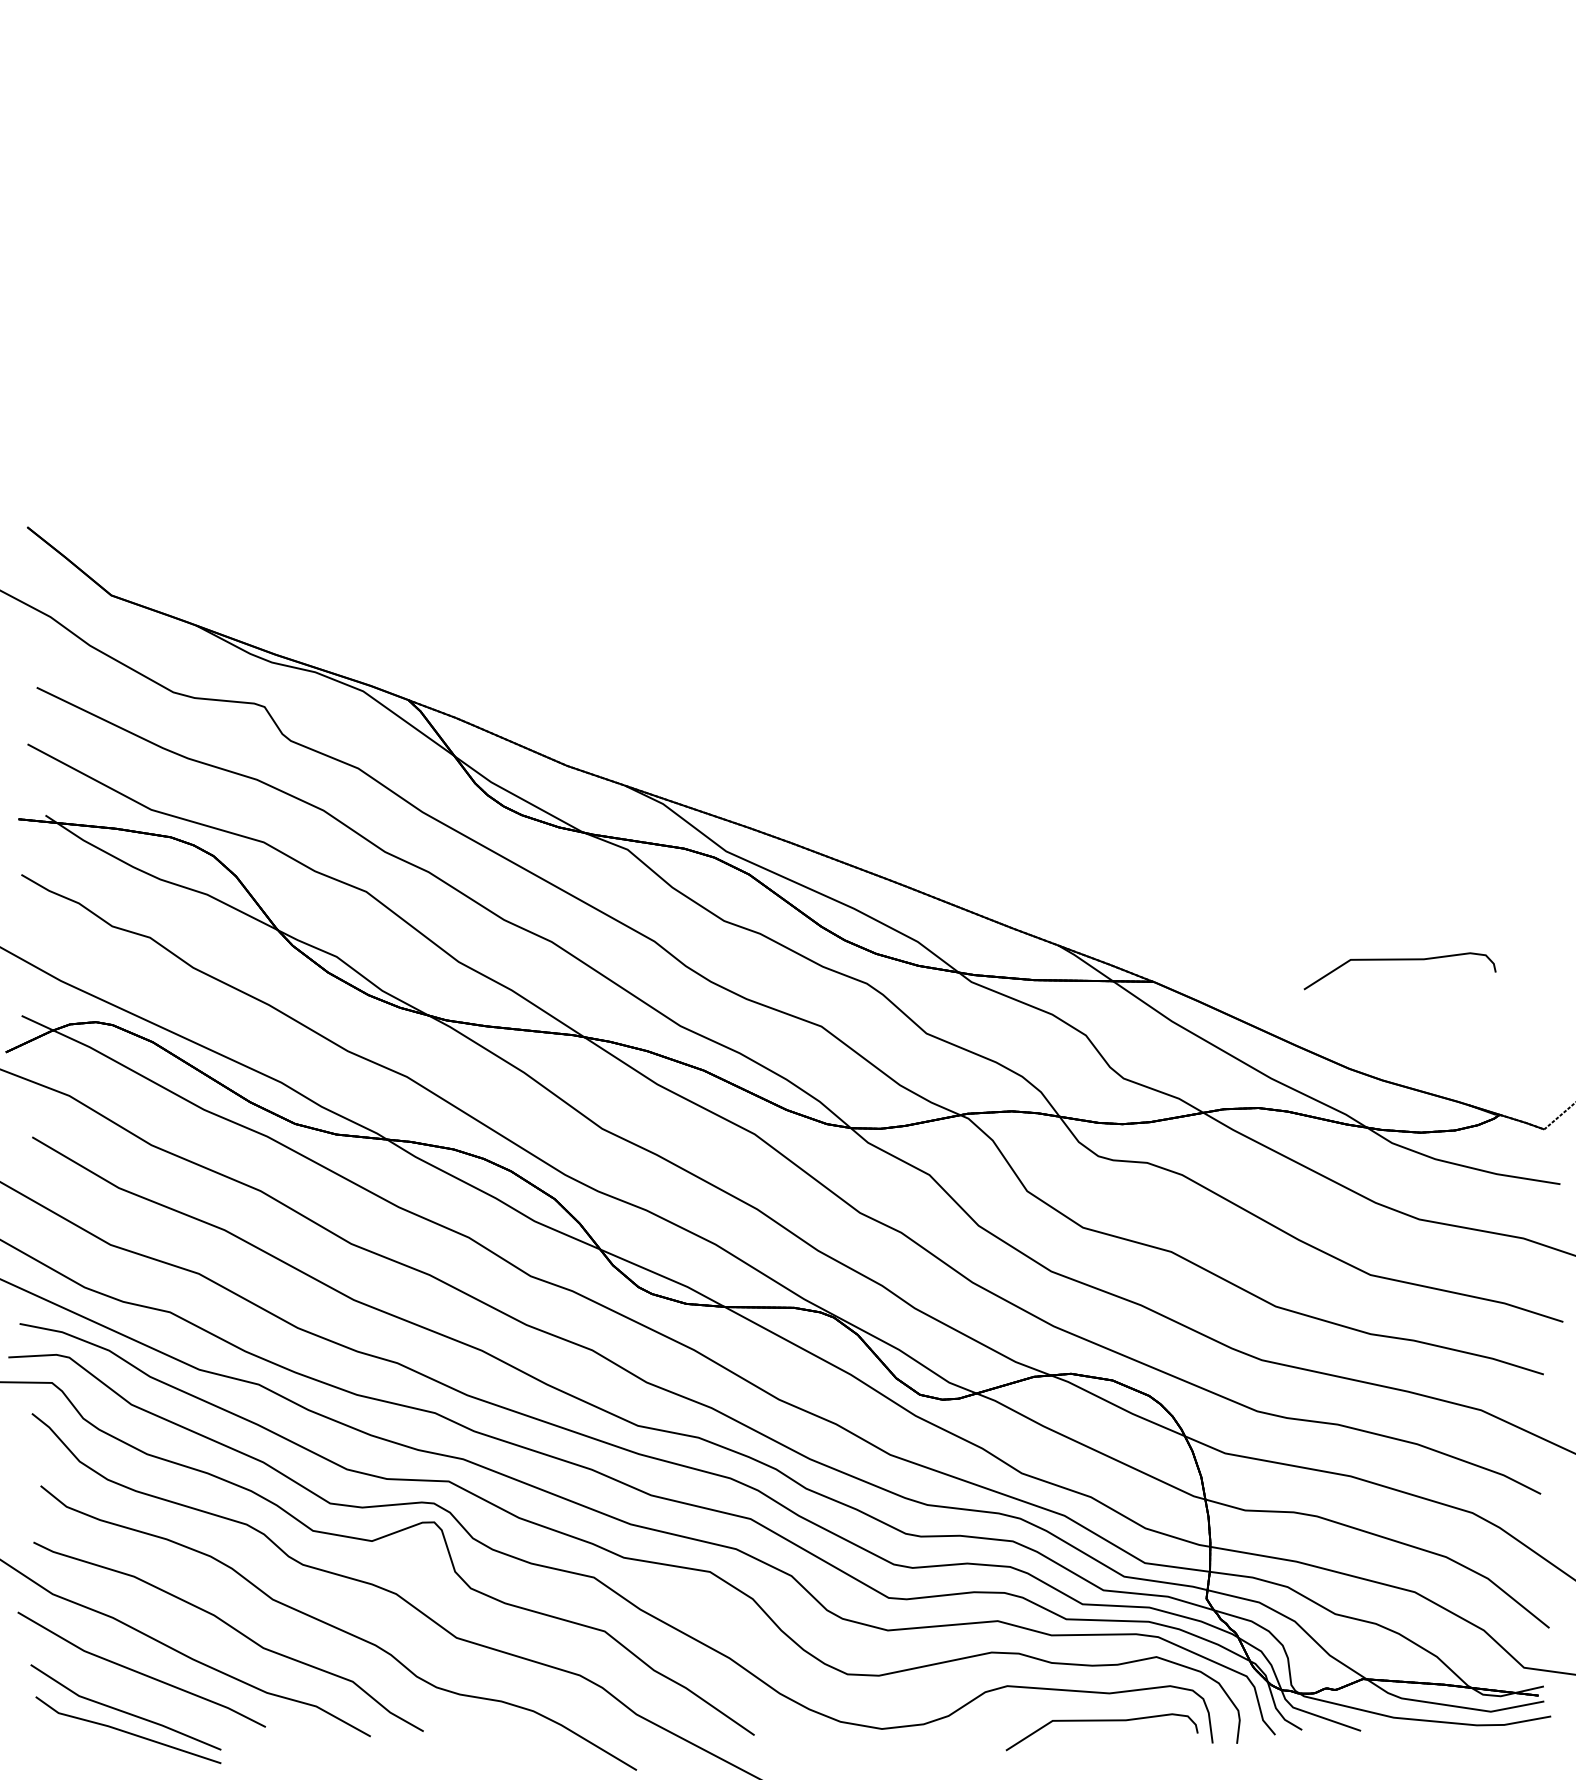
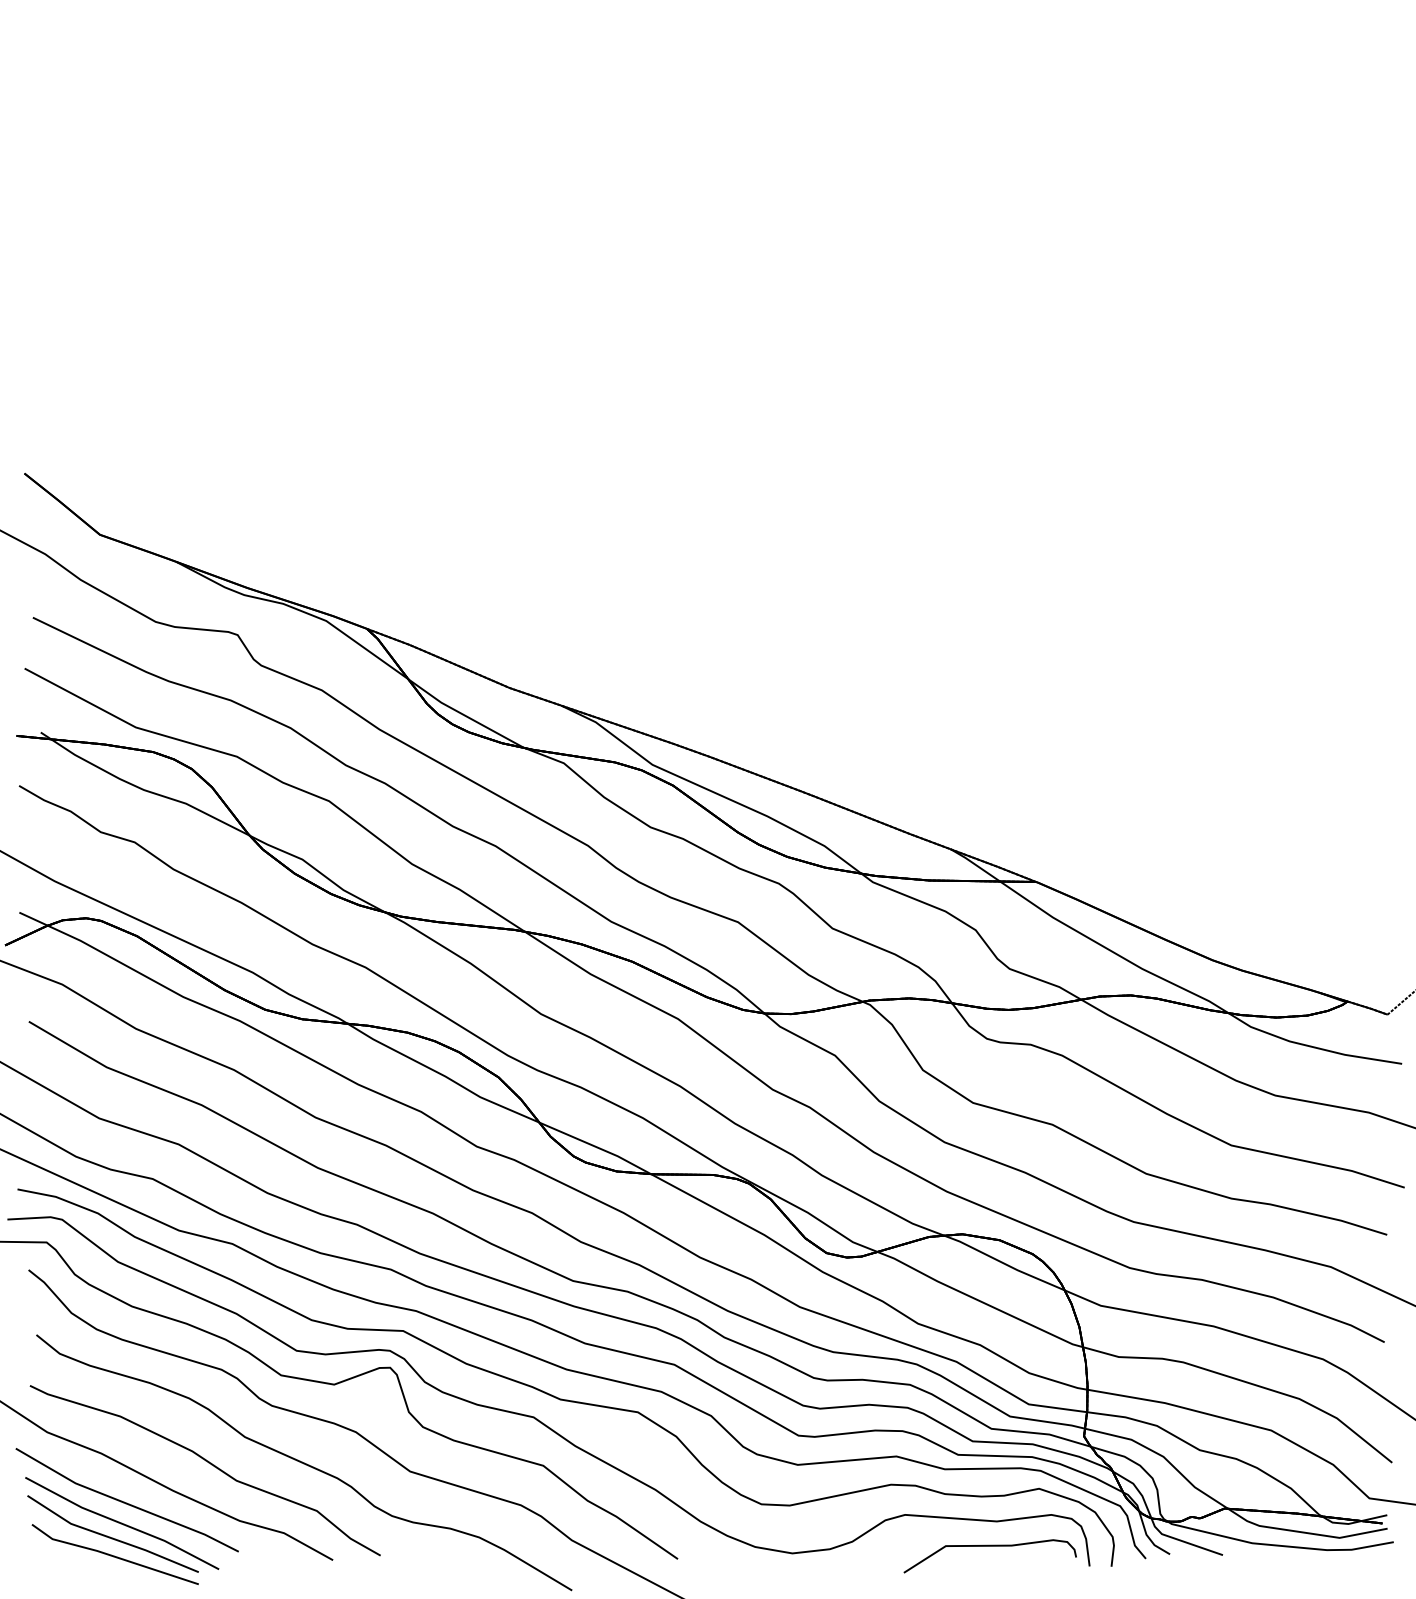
curve: (1399, 960) -> (1257, 862), removed
line: (136, 1695) -> (122, 1523), added

